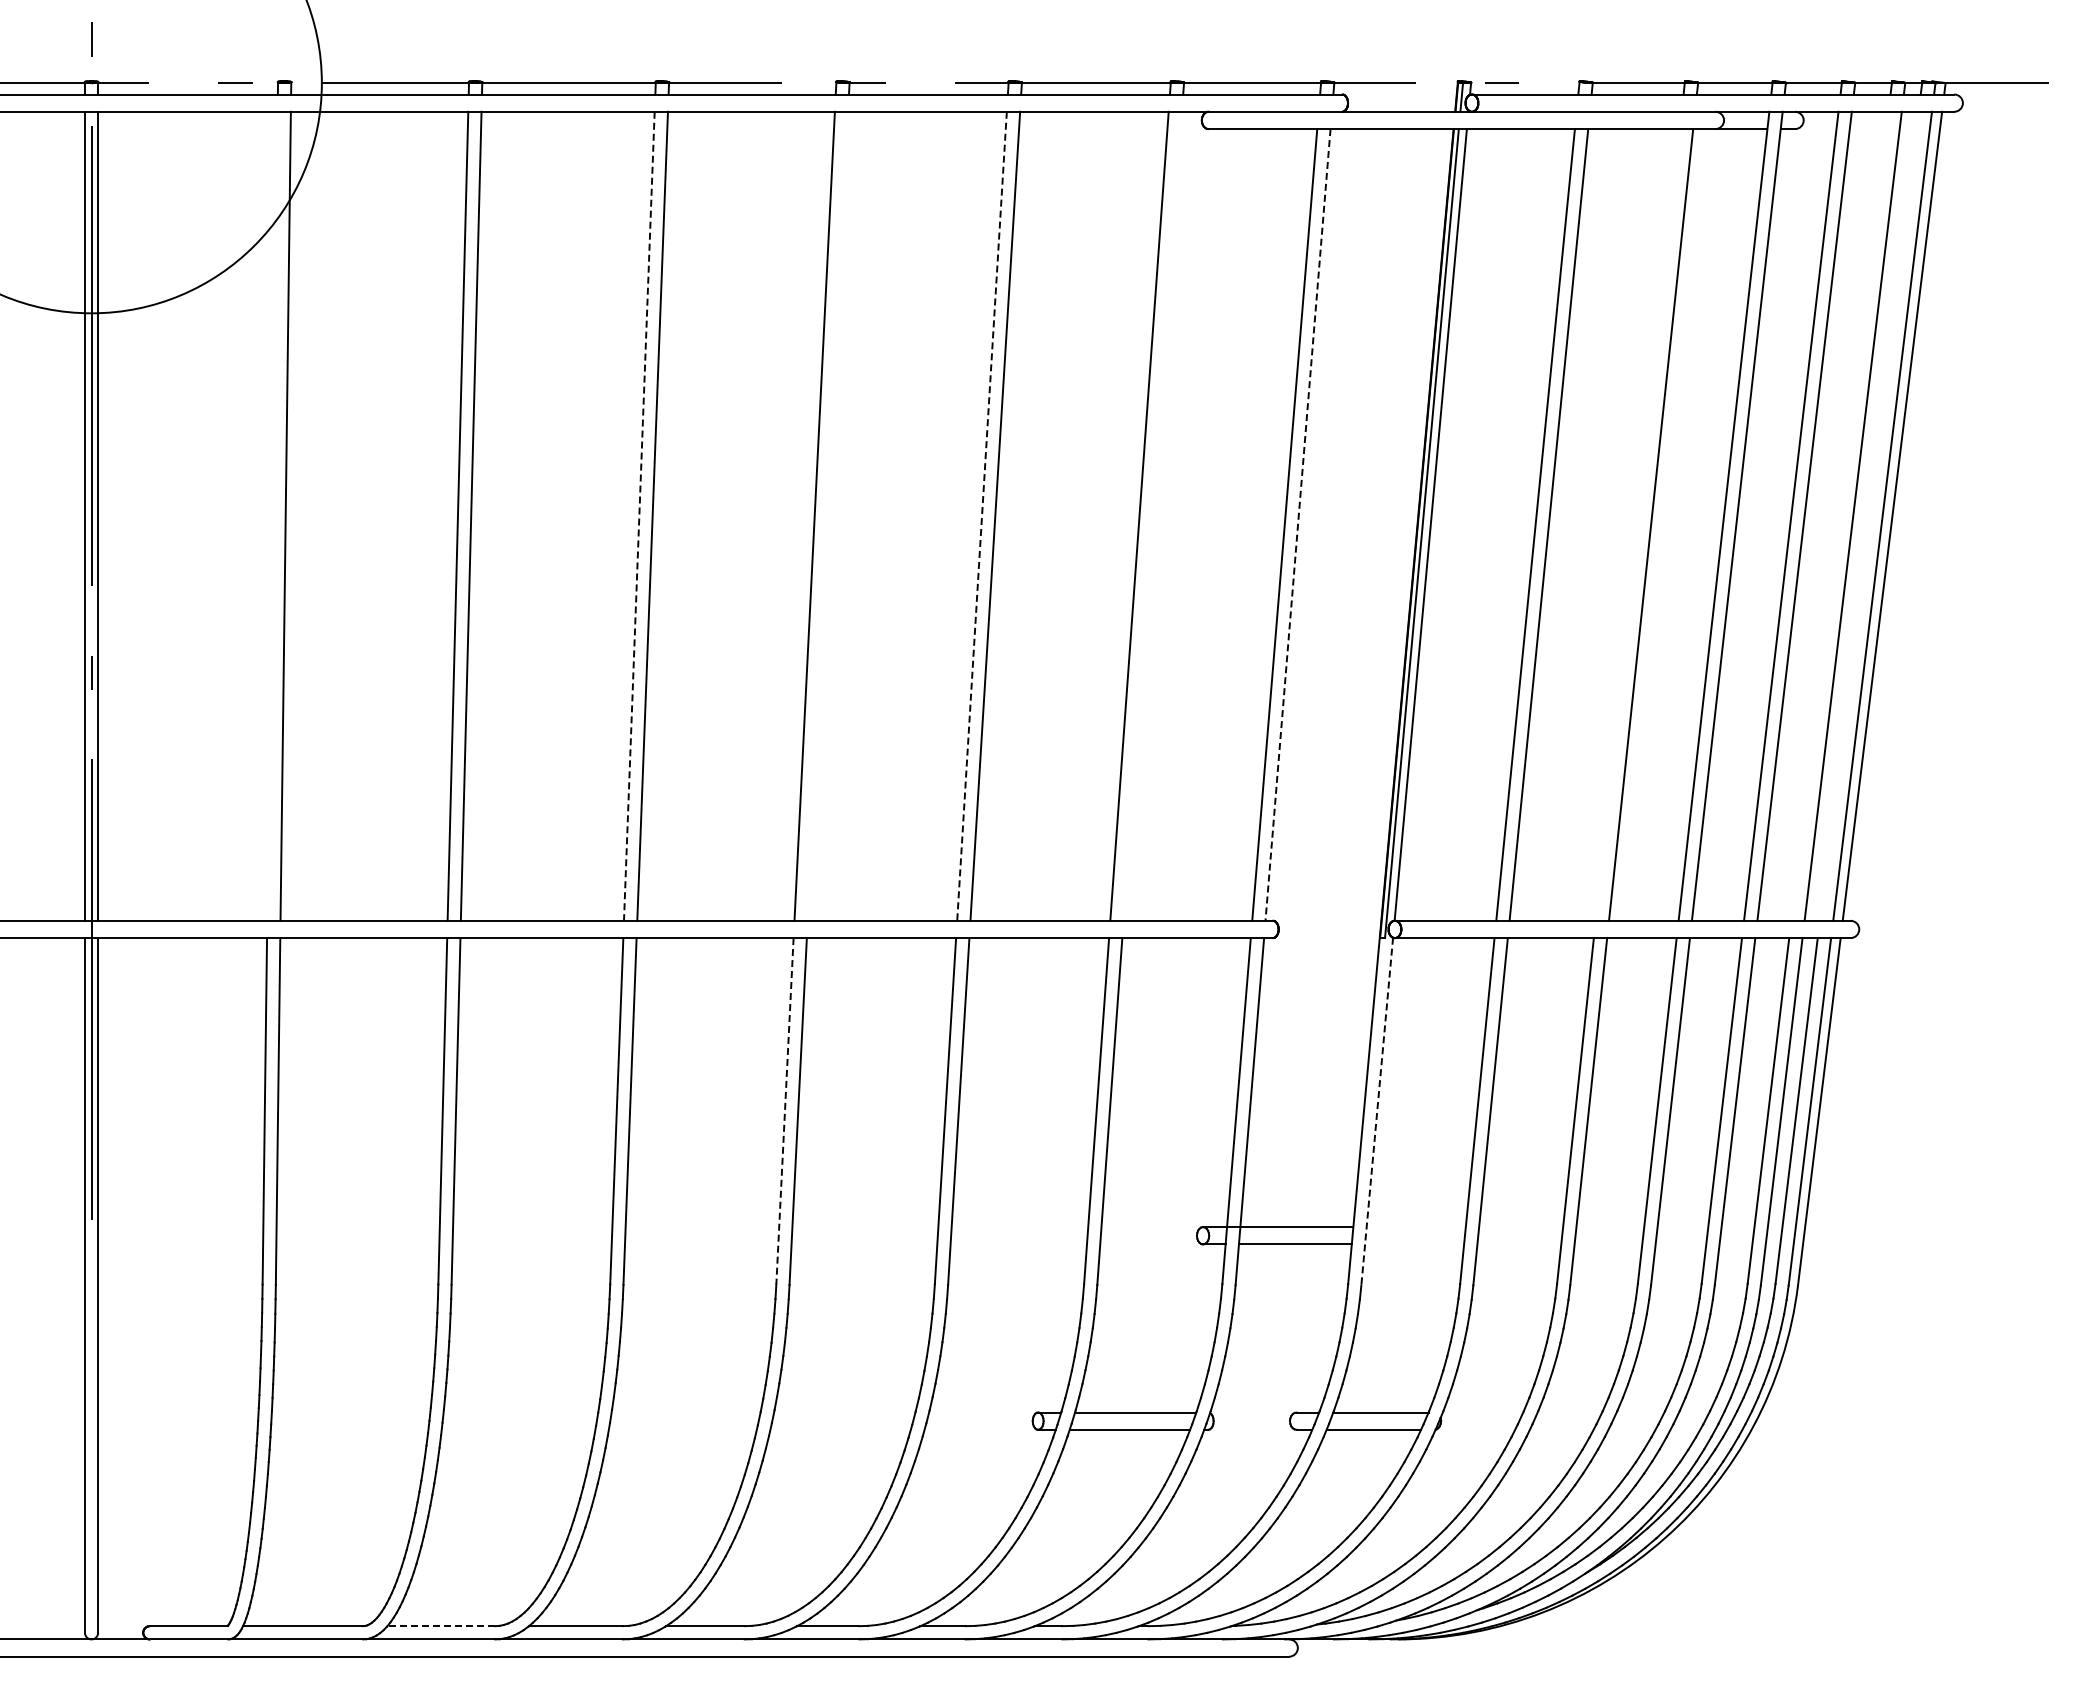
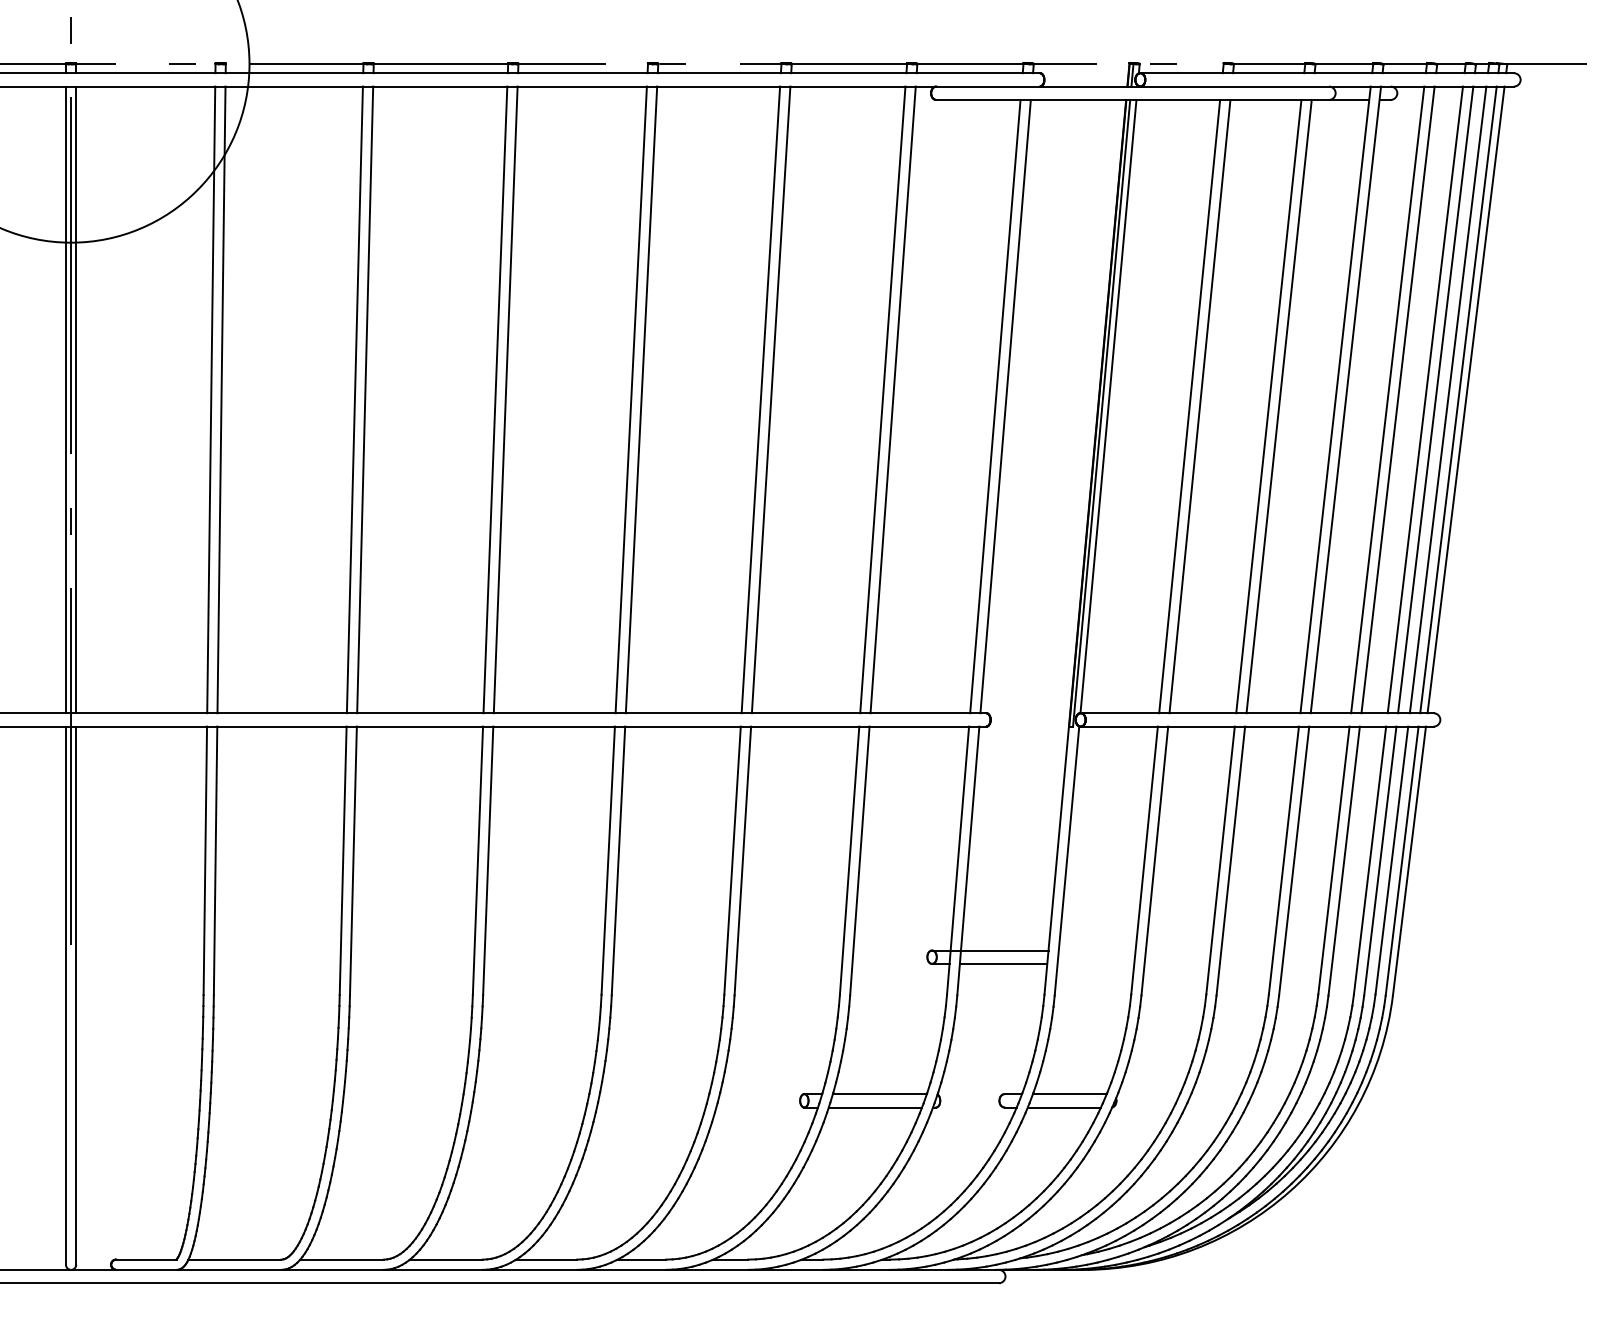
line: (272, 515) -> (211, 399), added
line: (827, 515) -> (641, 399), added
line: (1152, 515) -> (892, 399), added
line: (1839, 515) -> (1425, 399), added
line: (1868, 515) -> (1447, 399), added
line: (639, 516) -> (495, 400), dashed -> solid
line: (982, 516) -> (761, 400), dashed -> solid
line: (1637, 524) -> (1268, 406), added
line: (1297, 525) -> (1005, 407), dashed -> solid
line: (784, 1111) -> (607, 860), dashed -> solid
line: (1377, 1111) -> (1067, 860), dashed -> solid
line: (441, 1626) -> (342, 1259), dashed -> solid

